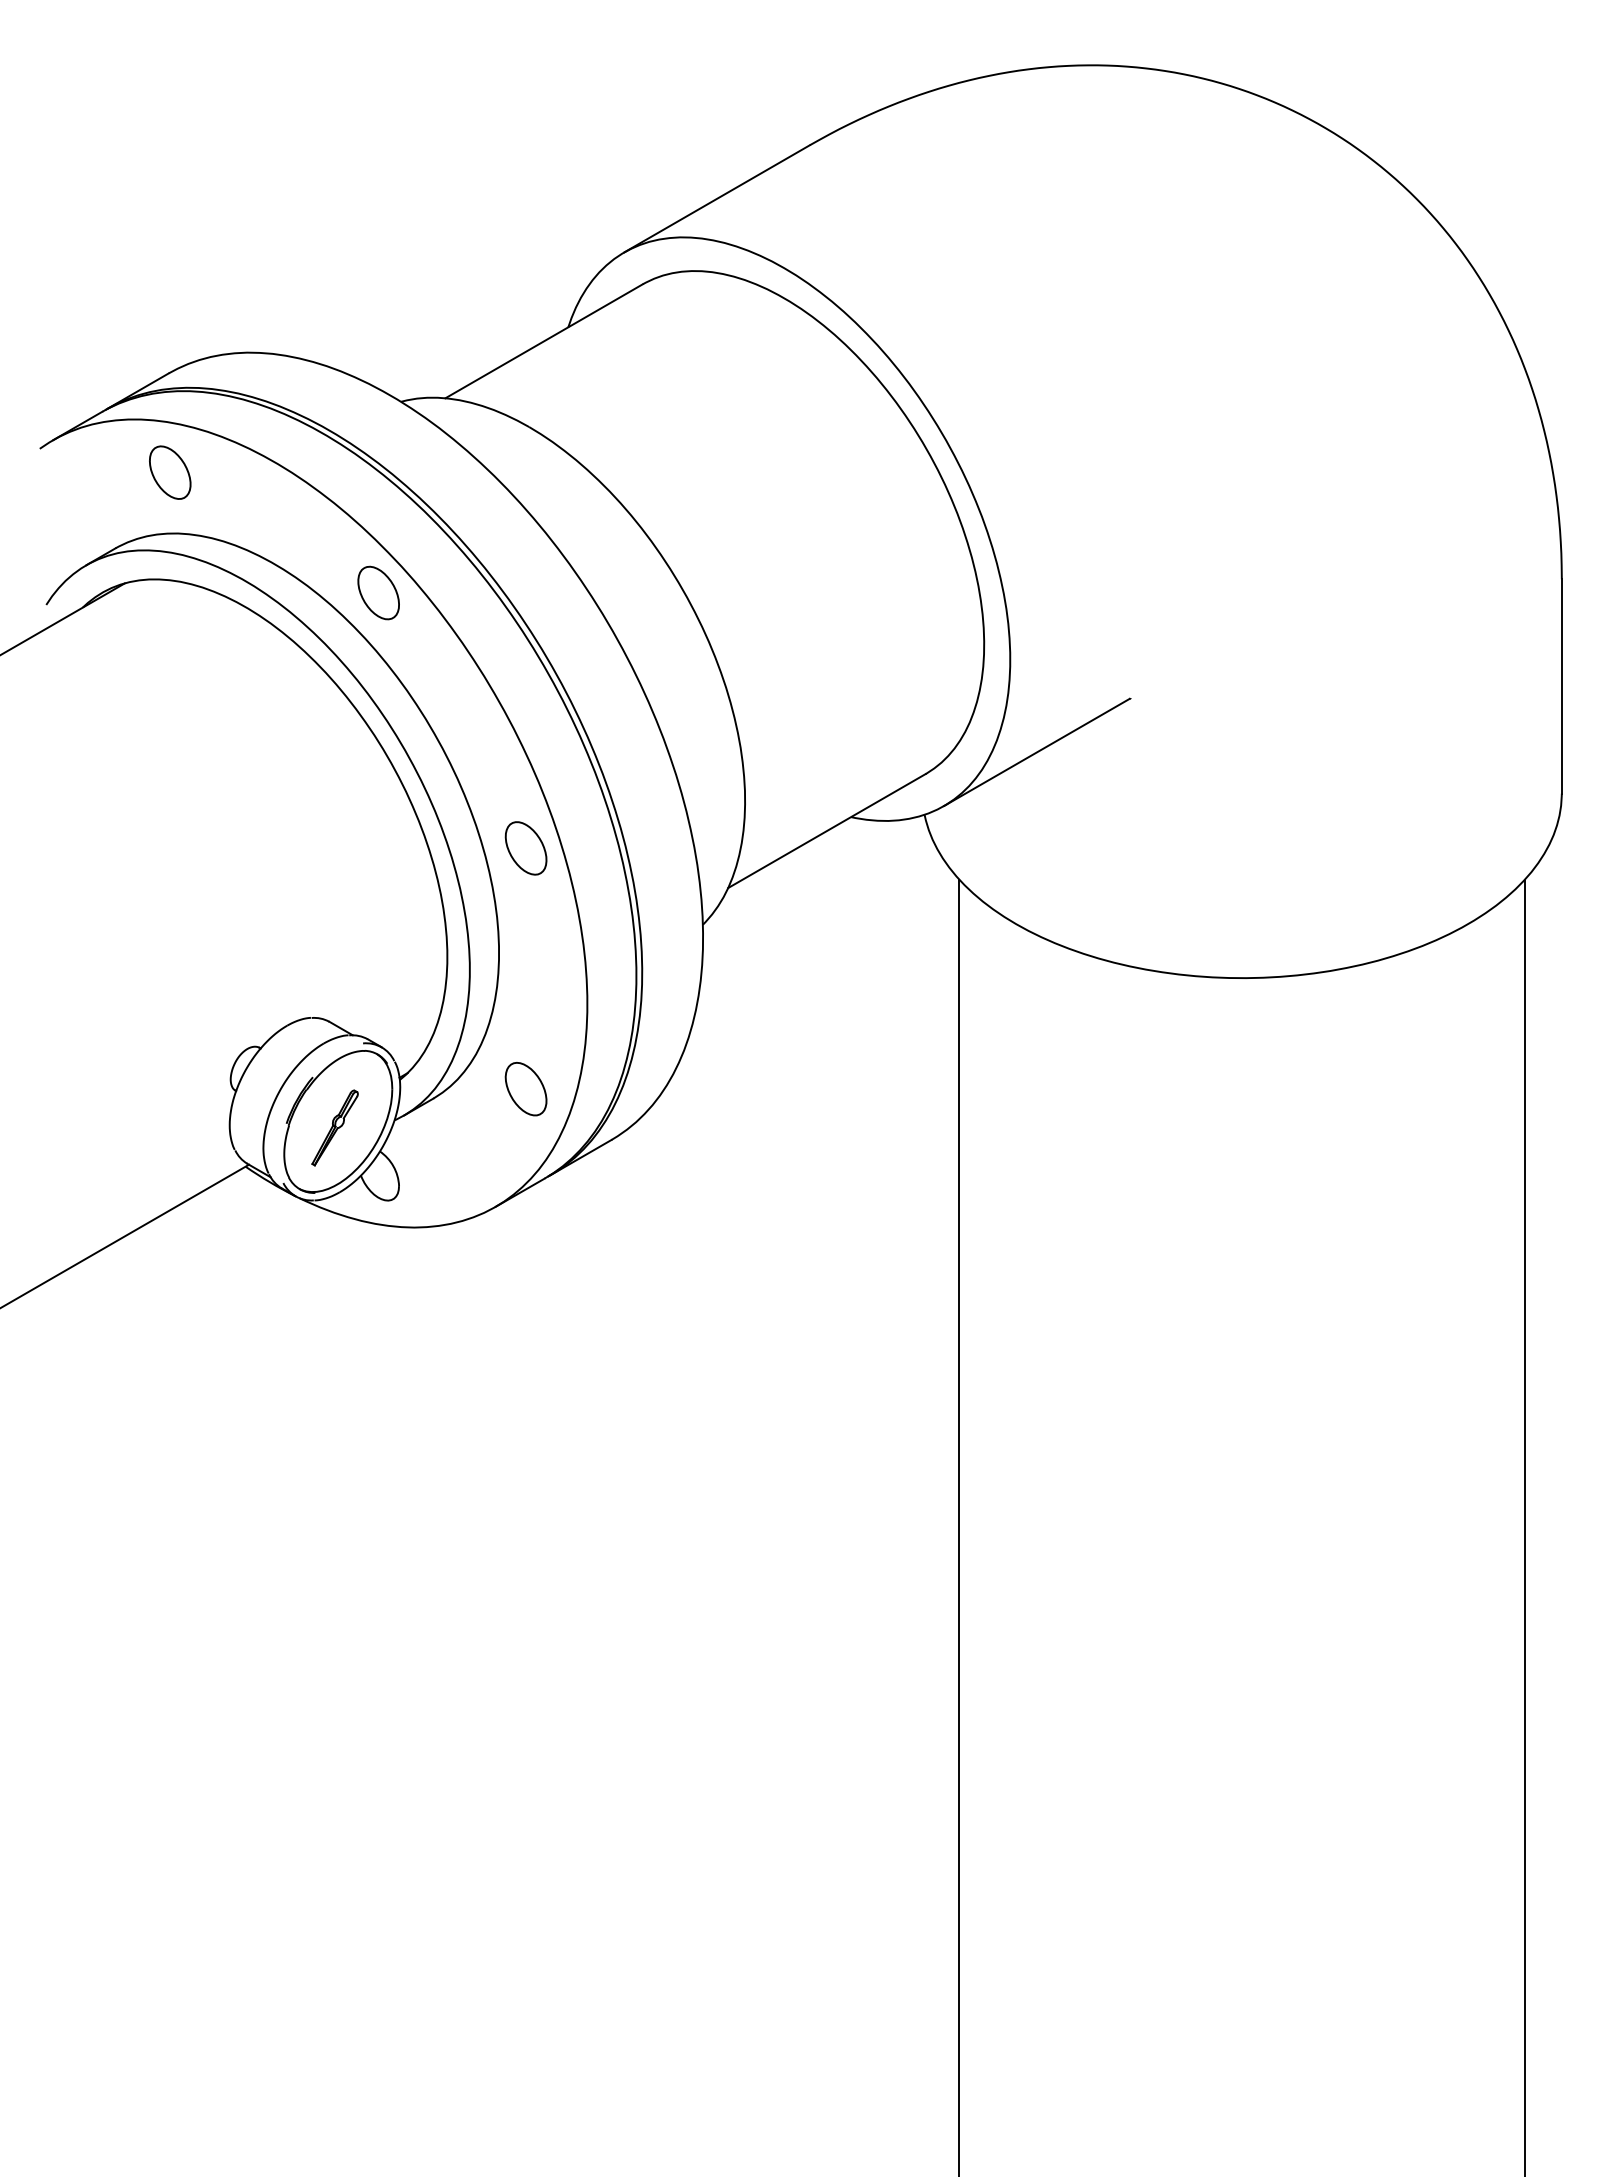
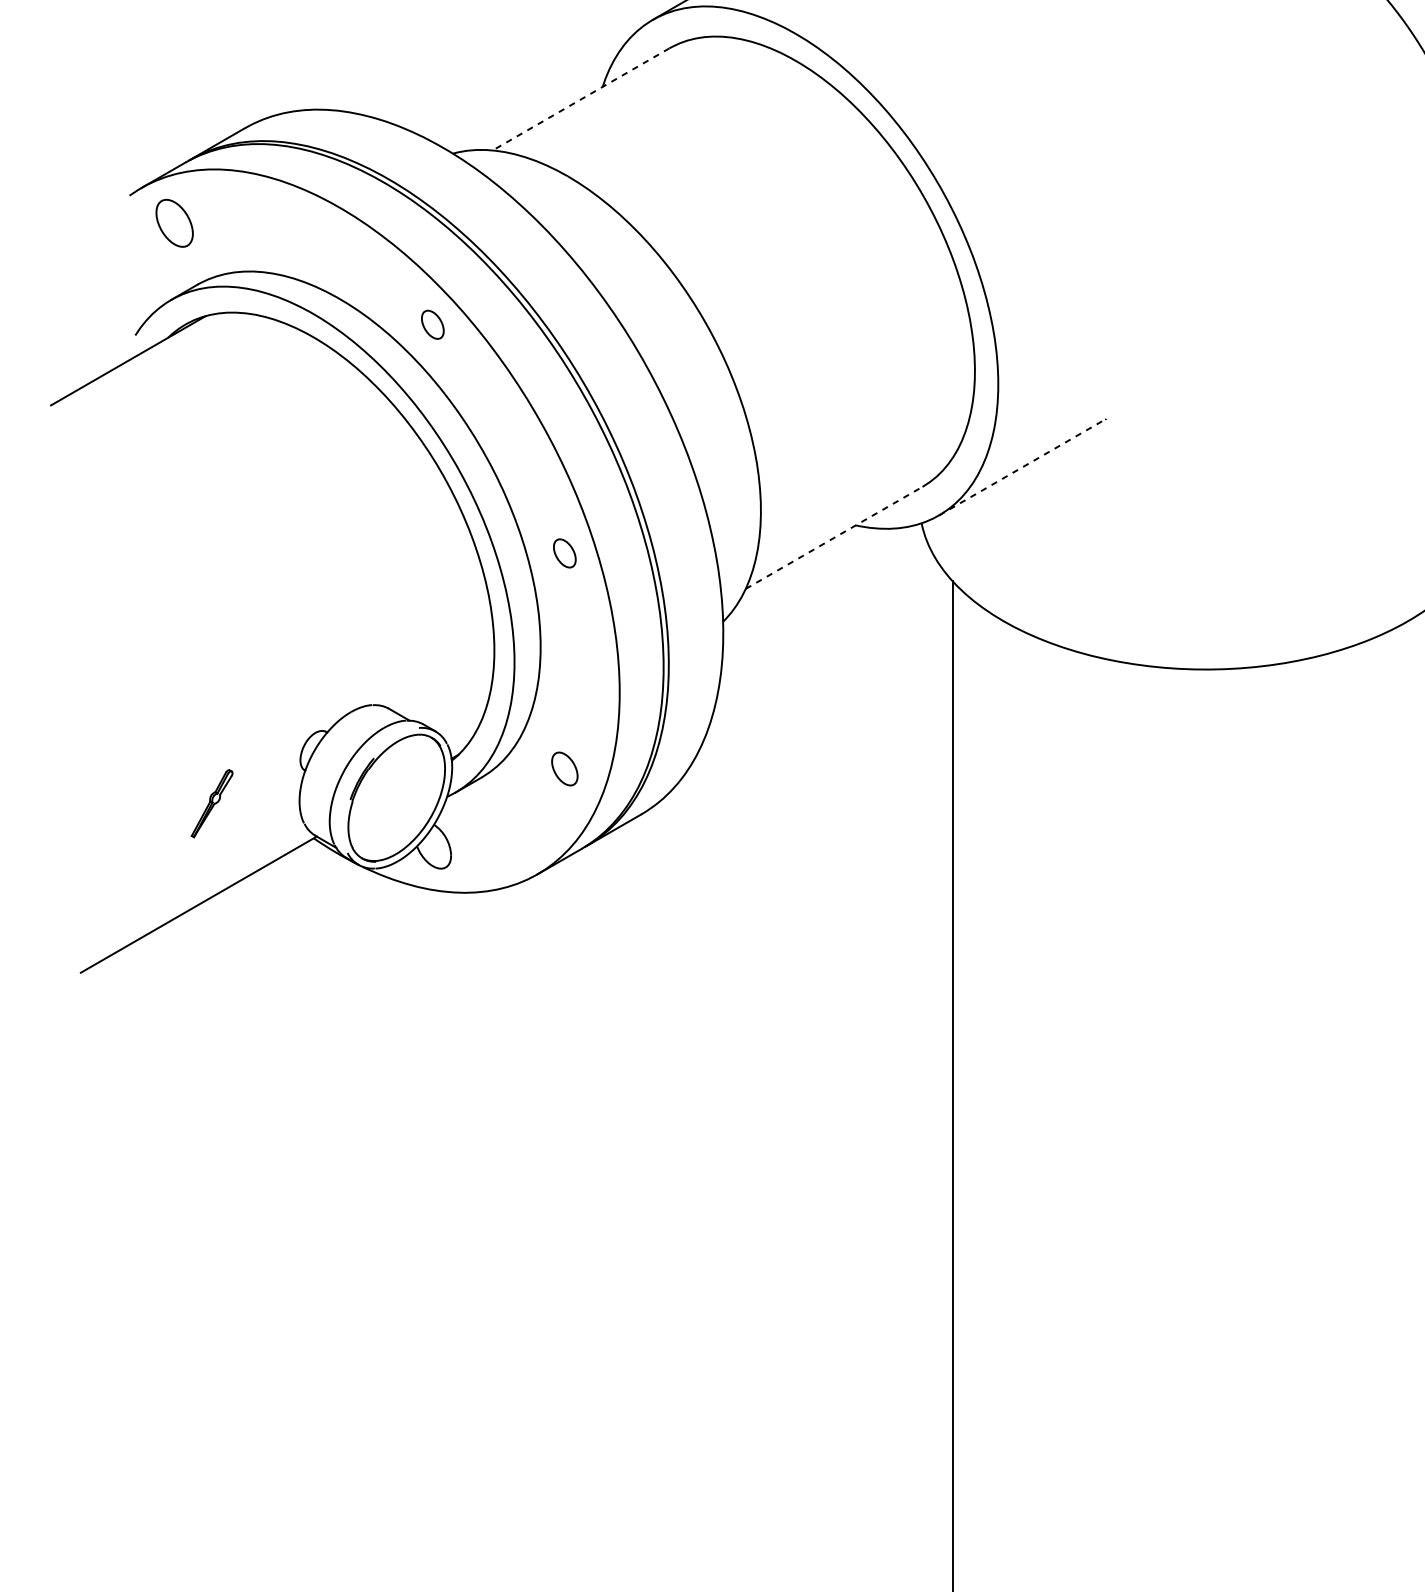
line: (543, 341) -> (580, 99), solid -> dashed
part: (170, 472) -> (174, 223), moved
part: (378, 592) -> (432, 324), size x0.6
line: (1037, 752) -> (1022, 467), solid -> dashed
line: (826, 831) -> (833, 538), solid -> dashed
part: (525, 848) -> (564, 553), size x0.6
part: (525, 1089) -> (564, 769), size x0.7
part: (334, 1127) -> (211, 803), moved

